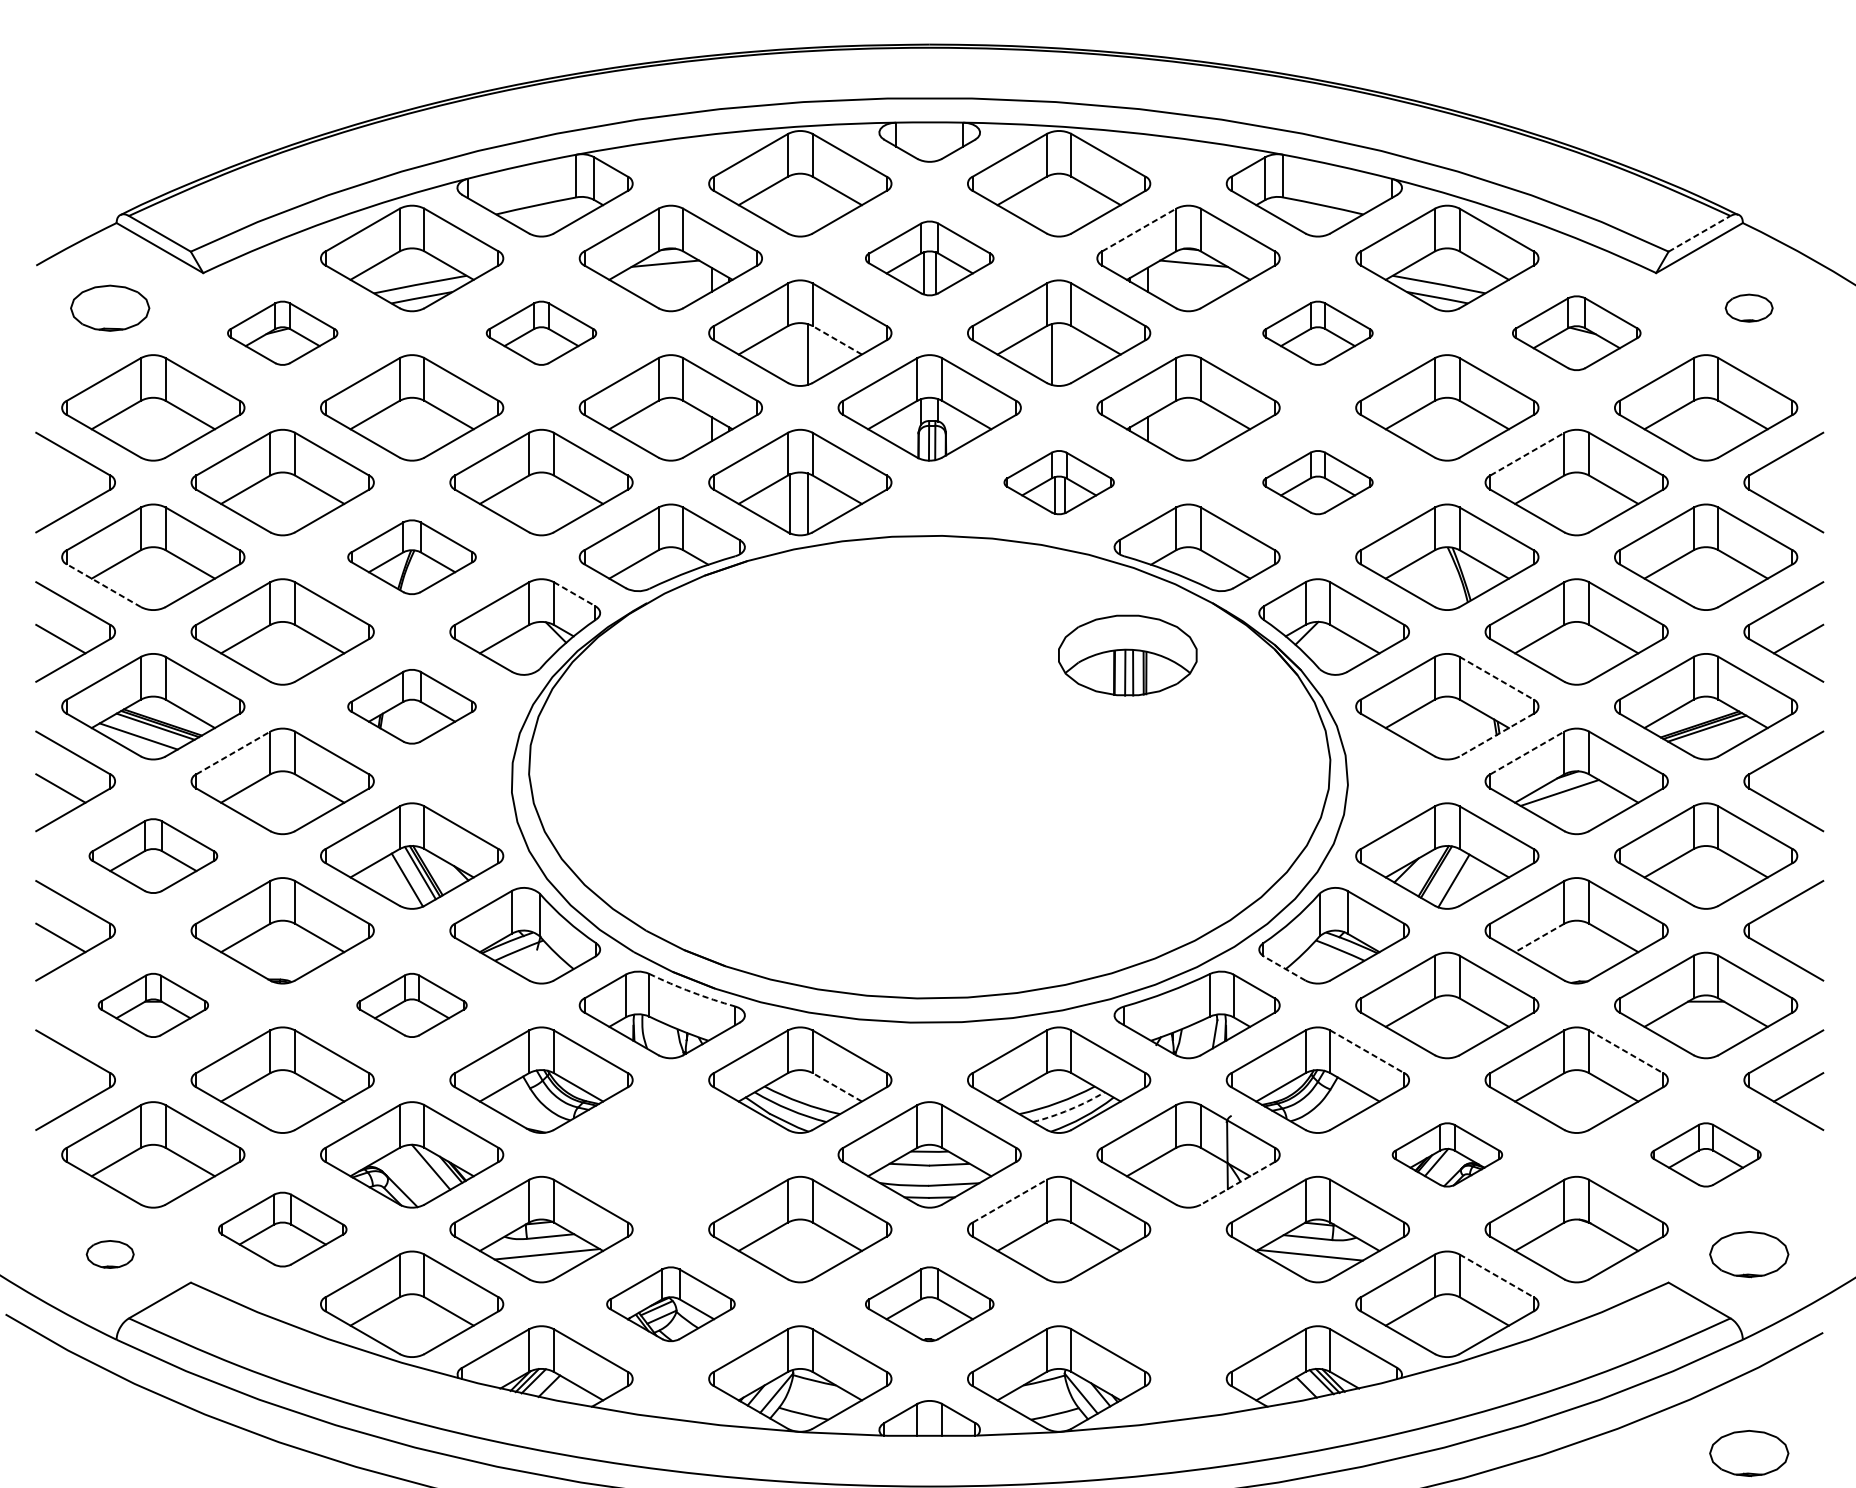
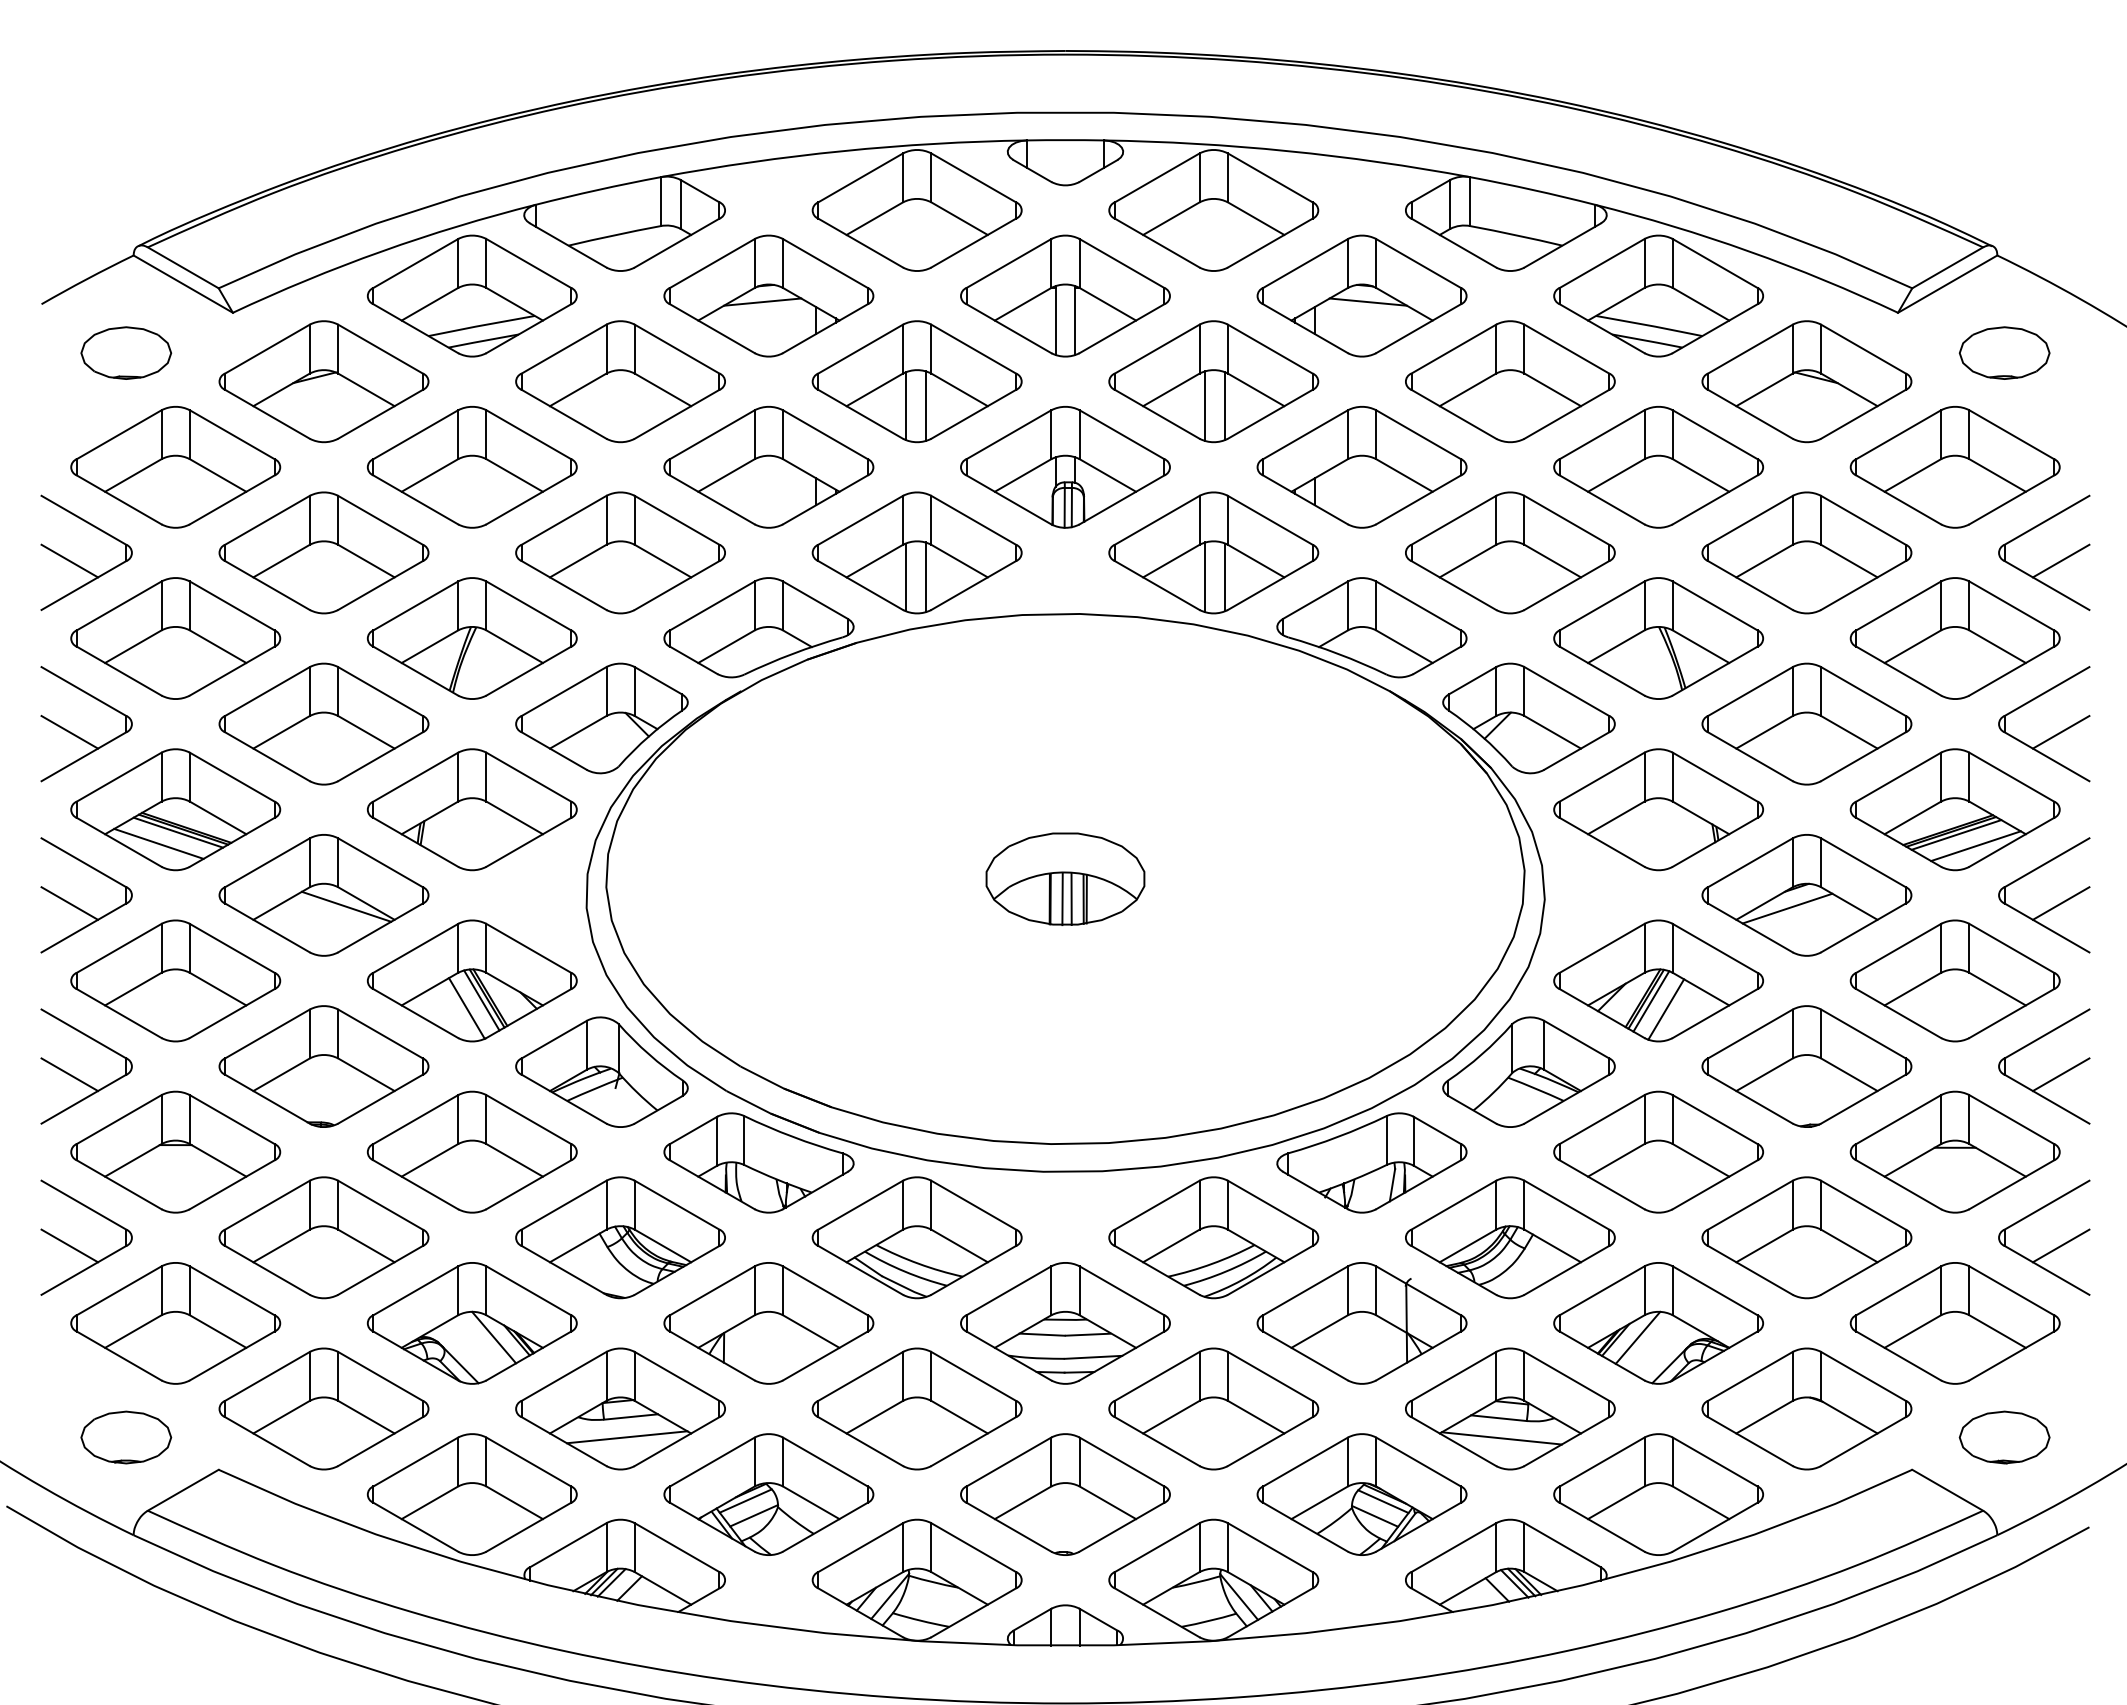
line: (1139, 230) -> (1305, 263), dashed -> solid
line: (1699, 233) -> (1947, 267), dashed -> solid
part: (929, 257) -> (1065, 295), size x1.43
part: (1749, 307) -> (2004, 352), size x1.67
part: (282, 333) -> (323, 381), size x1.67
part: (541, 333) -> (620, 381), size x1.67
part: (1318, 333) -> (1510, 381), size x1.67
part: (1576, 333) -> (1806, 381), size x1.43
line: (837, 339) -> (959, 389), dashed -> solid
line: (790, 354) -> (905, 406), added
line: (1069, 354) -> (1225, 406), added
line: (1527, 454) -> (1750, 520), dashed -> solid
part: (1058, 482) -> (1213, 552), size x1.67
part: (1318, 482) -> (1510, 552), size x1.67
line: (60, 489) -> (69, 560), added
line: (1797, 489) -> (2060, 560), added
part: (411, 557) -> (471, 638), size x1.43
line: (104, 586) -> (119, 671), dashed -> solid
line: (574, 593) -> (658, 680), dashed -> solid
part: (1127, 654) -> (1065, 878), moved
line: (1496, 678) -> (1715, 777), dashed -> solid
part: (411, 706) -> (471, 809), size x1.43
line: (1496, 735) -> (1715, 842), dashed -> solid
line: (1723, 738) -> (1975, 846), added
line: (233, 752) -> (267, 862), dashed -> solid
line: (1527, 752) -> (1750, 862), dashed -> solid
line: (1797, 788) -> (2060, 903), added
line: (302, 791) -> (346, 906), added
part: (153, 855) -> (175, 980), size x1.43
line: (1441, 874) -> (1651, 1001), added
line: (1539, 937) -> (1764, 1074), dashed -> solid
line: (1797, 937) -> (2060, 1074), added
line: (1284, 968) -> (1472, 1109), dashed -> solid
arc: (691, 991) -> (792, 1136), dashed -> solid
part: (153, 1004) -> (175, 1151), size x1.67
part: (411, 1004) -> (471, 1151), size x1.67
line: (1366, 1052) -> (1566, 1205), dashed -> solid
line: (1626, 1052) -> (1863, 1205), dashed -> solid
line: (60, 1086) -> (69, 1245), added
line: (837, 1086) -> (959, 1245), dashed -> solid
arc: (1070, 1109) -> (1226, 1271), dashed -> solid
part: (670, 1154) -> (768, 1323), added
part: (1447, 1154) -> (1658, 1323), size x1.67
part: (1705, 1154) -> (1954, 1323), size x1.67
line: (1237, 1183) -> (1418, 1356), dashed -> solid
line: (1010, 1201) -> (1157, 1376), dashed -> solid
part: (282, 1229) -> (323, 1408), size x1.43
part: (110, 1254) -> (126, 1437), size x1.67
line: (1496, 1276) -> (1715, 1462), dashed -> solid
part: (670, 1304) -> (768, 1494), size x1.43
part: (929, 1304) -> (1065, 1494), size x1.43
part: (1188, 1304) -> (1361, 1494), added
part: (1749, 1453) -> (2004, 1665), removed

